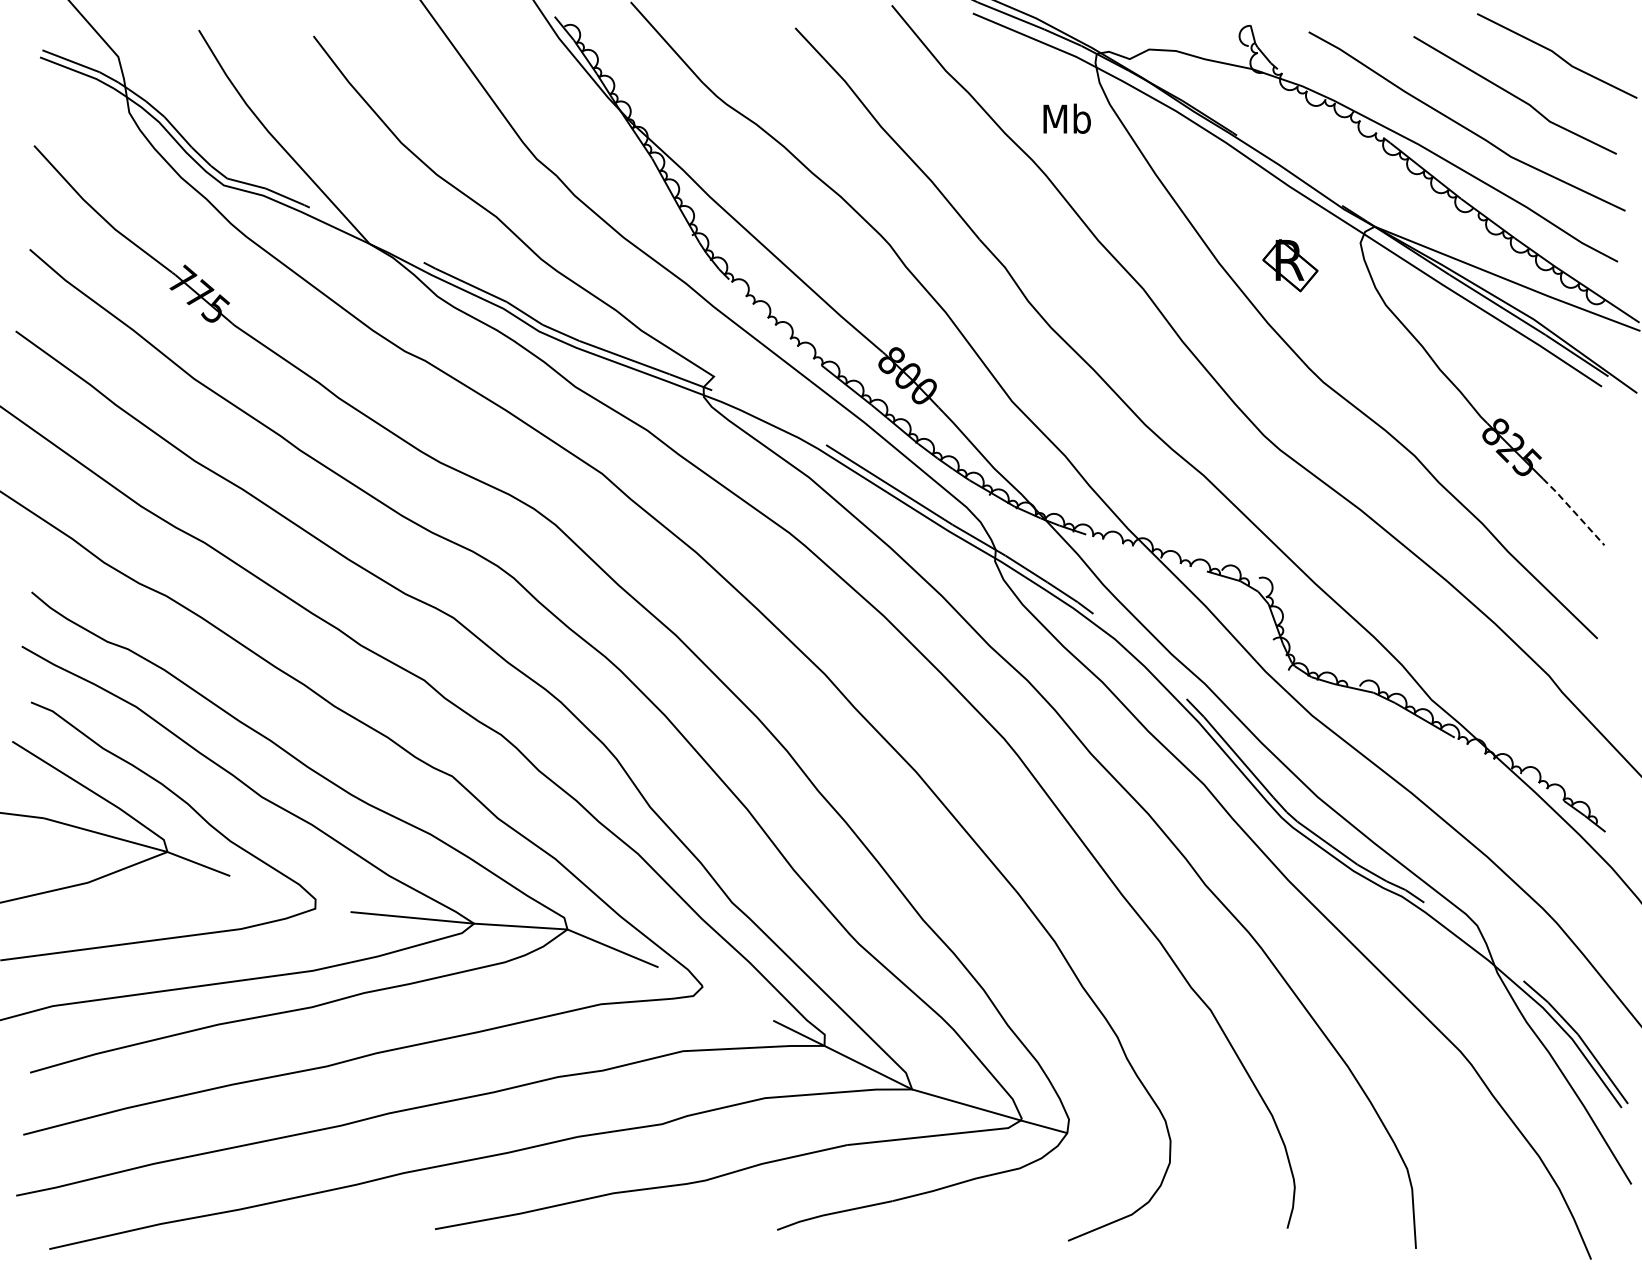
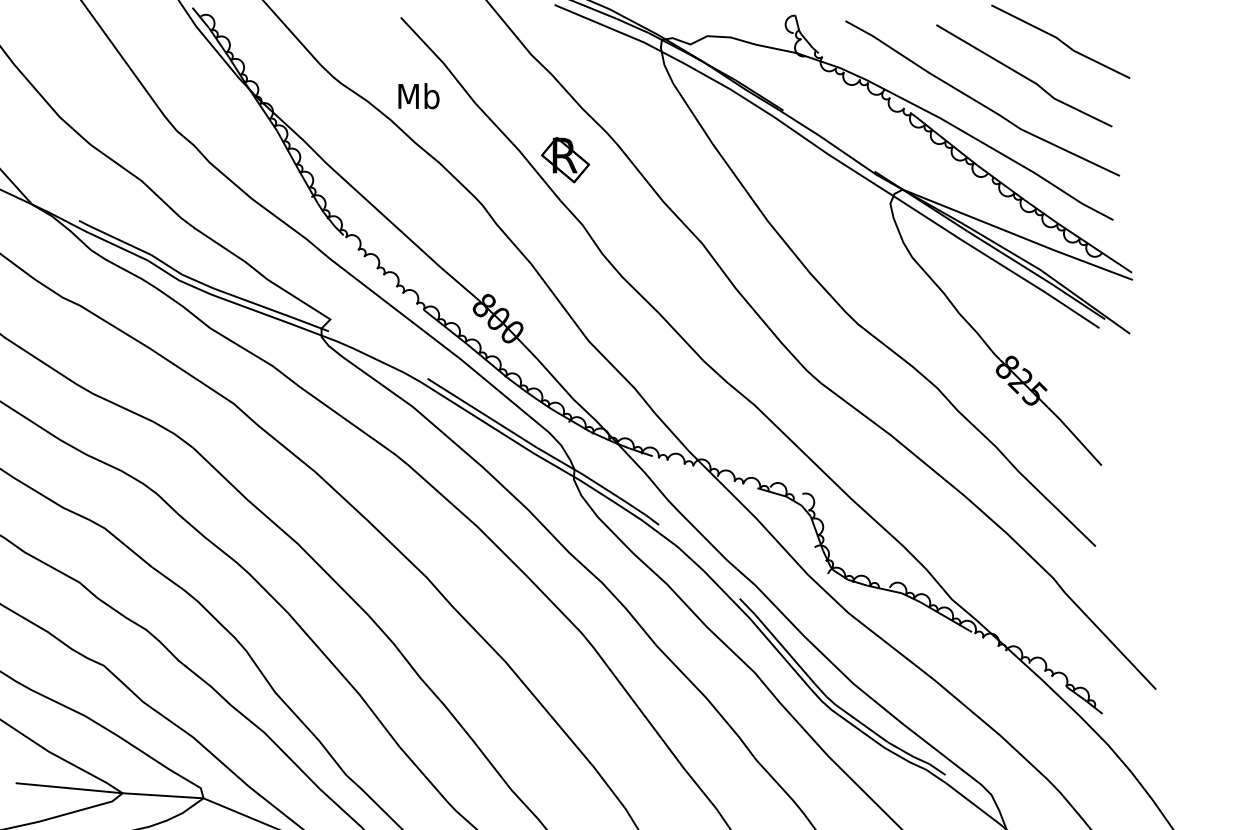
text: (1066, 118) -> (418, 95), moved
part: (1290, 265) -> (565, 159), moved
line: (1573, 511) -> (1074, 436), dashed -> solid

